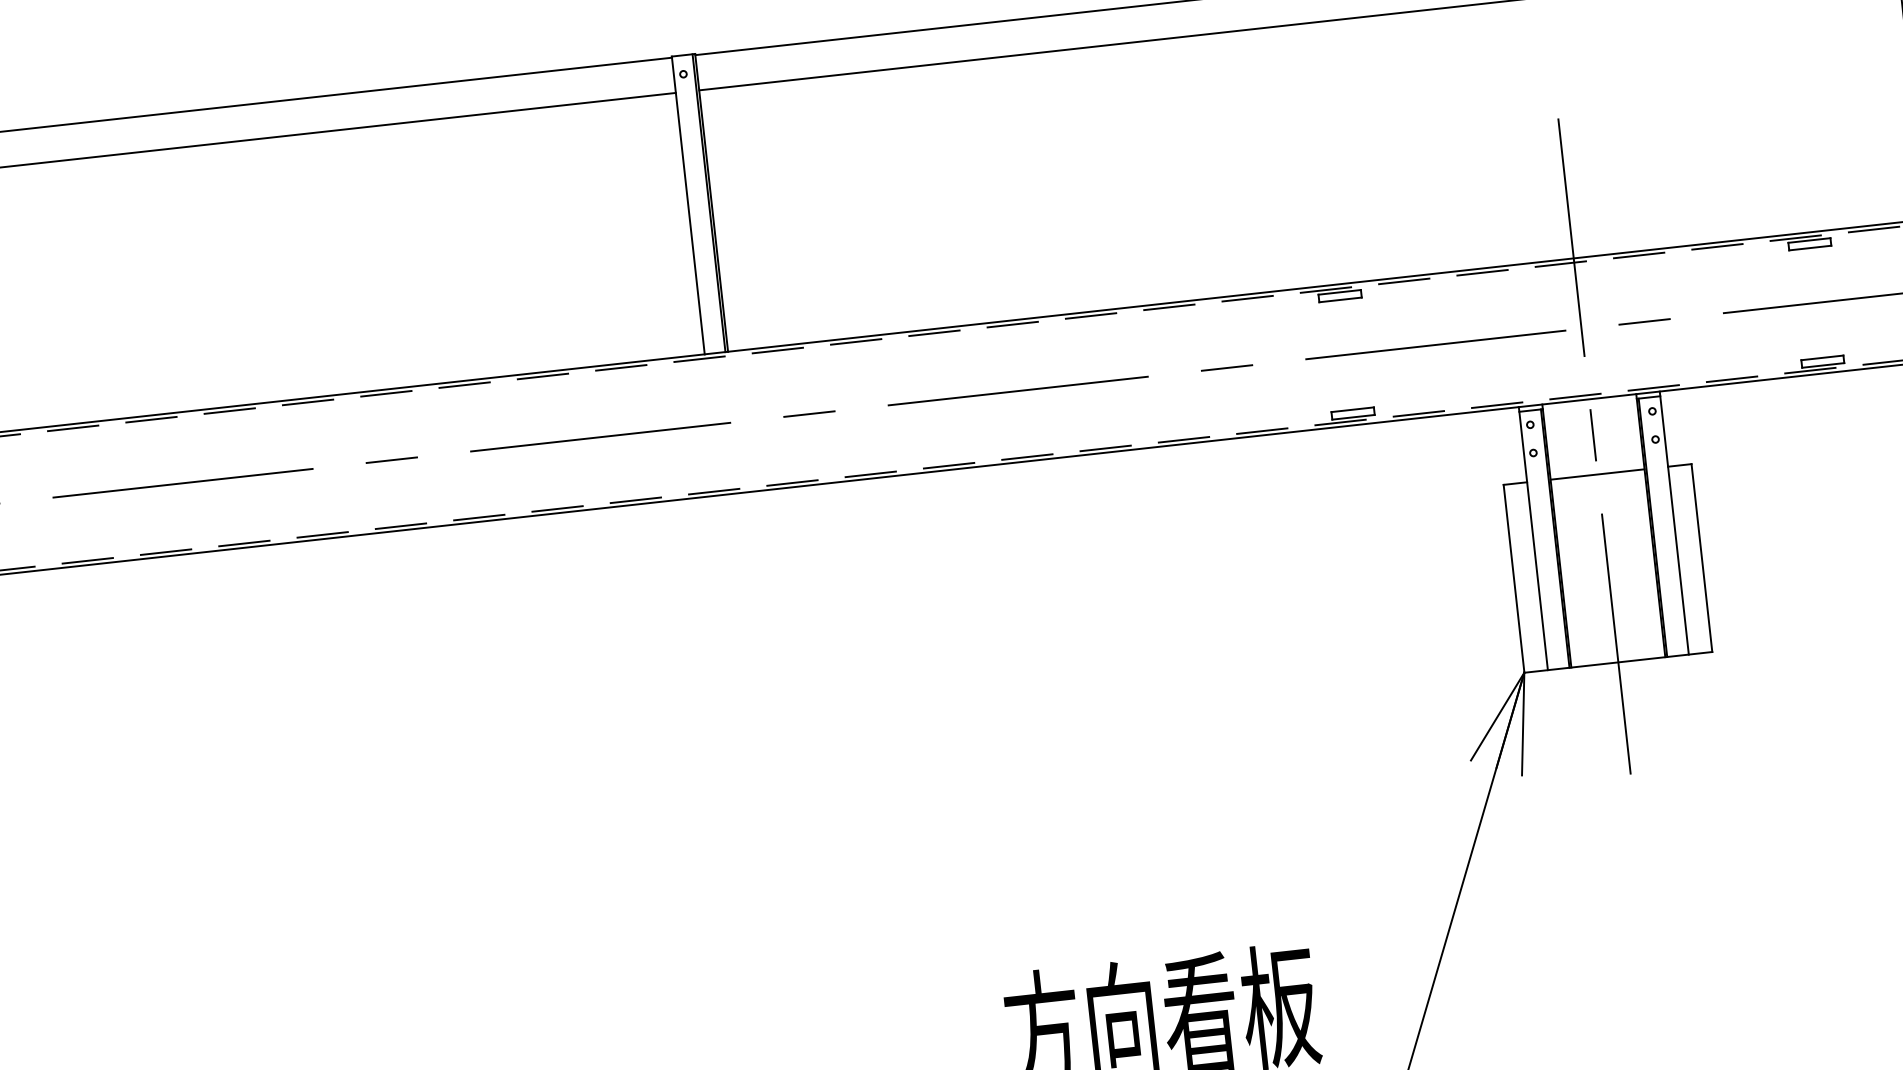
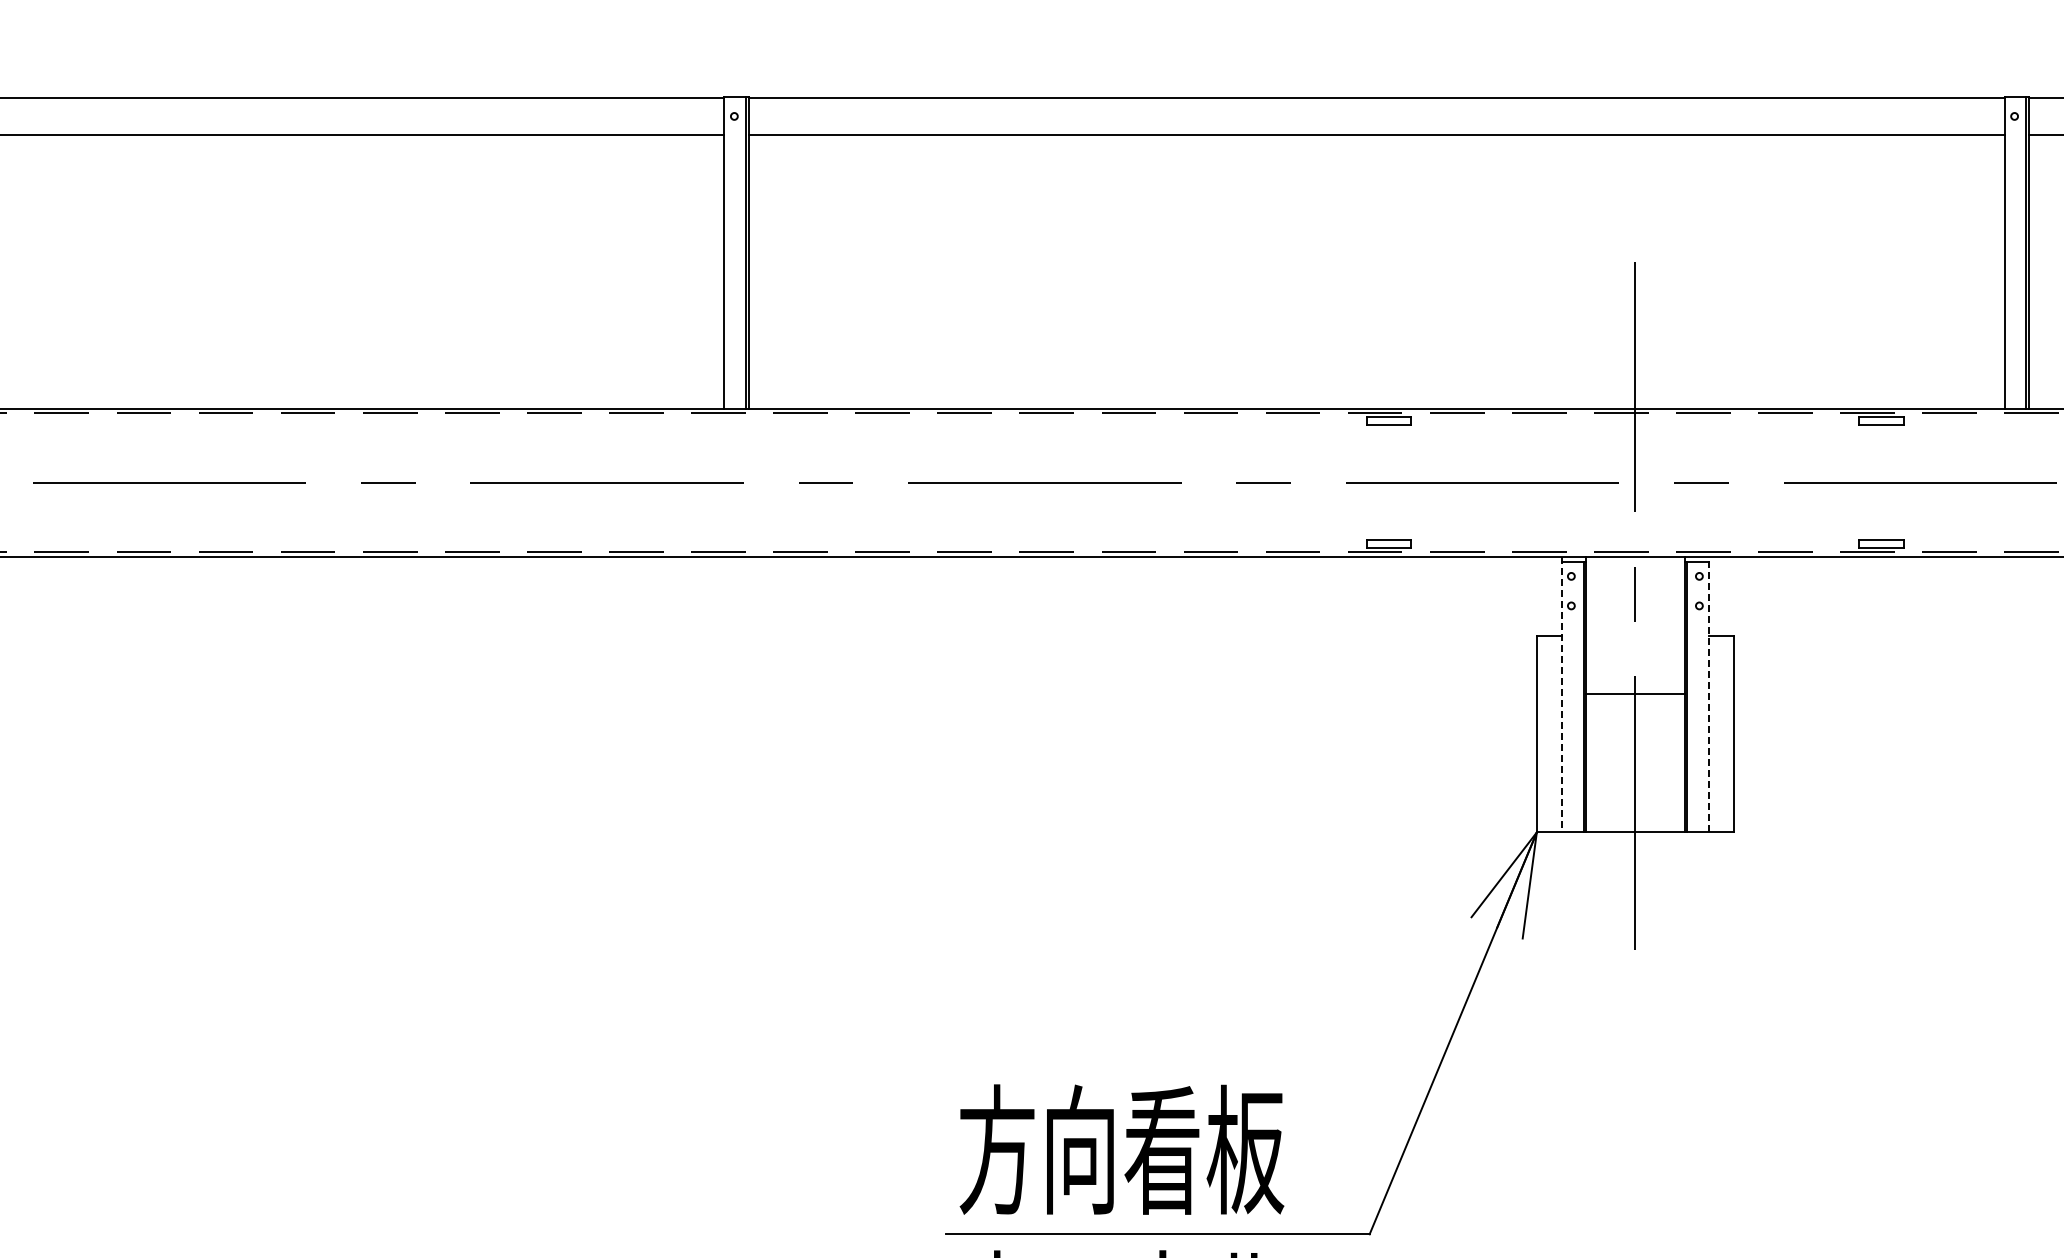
line: (1597, 474) -> (1635, 693), moved
line: (1674, 522) -> (1709, 694), solid -> dashed
line: (1533, 538) -> (1561, 694), solid -> dashed

